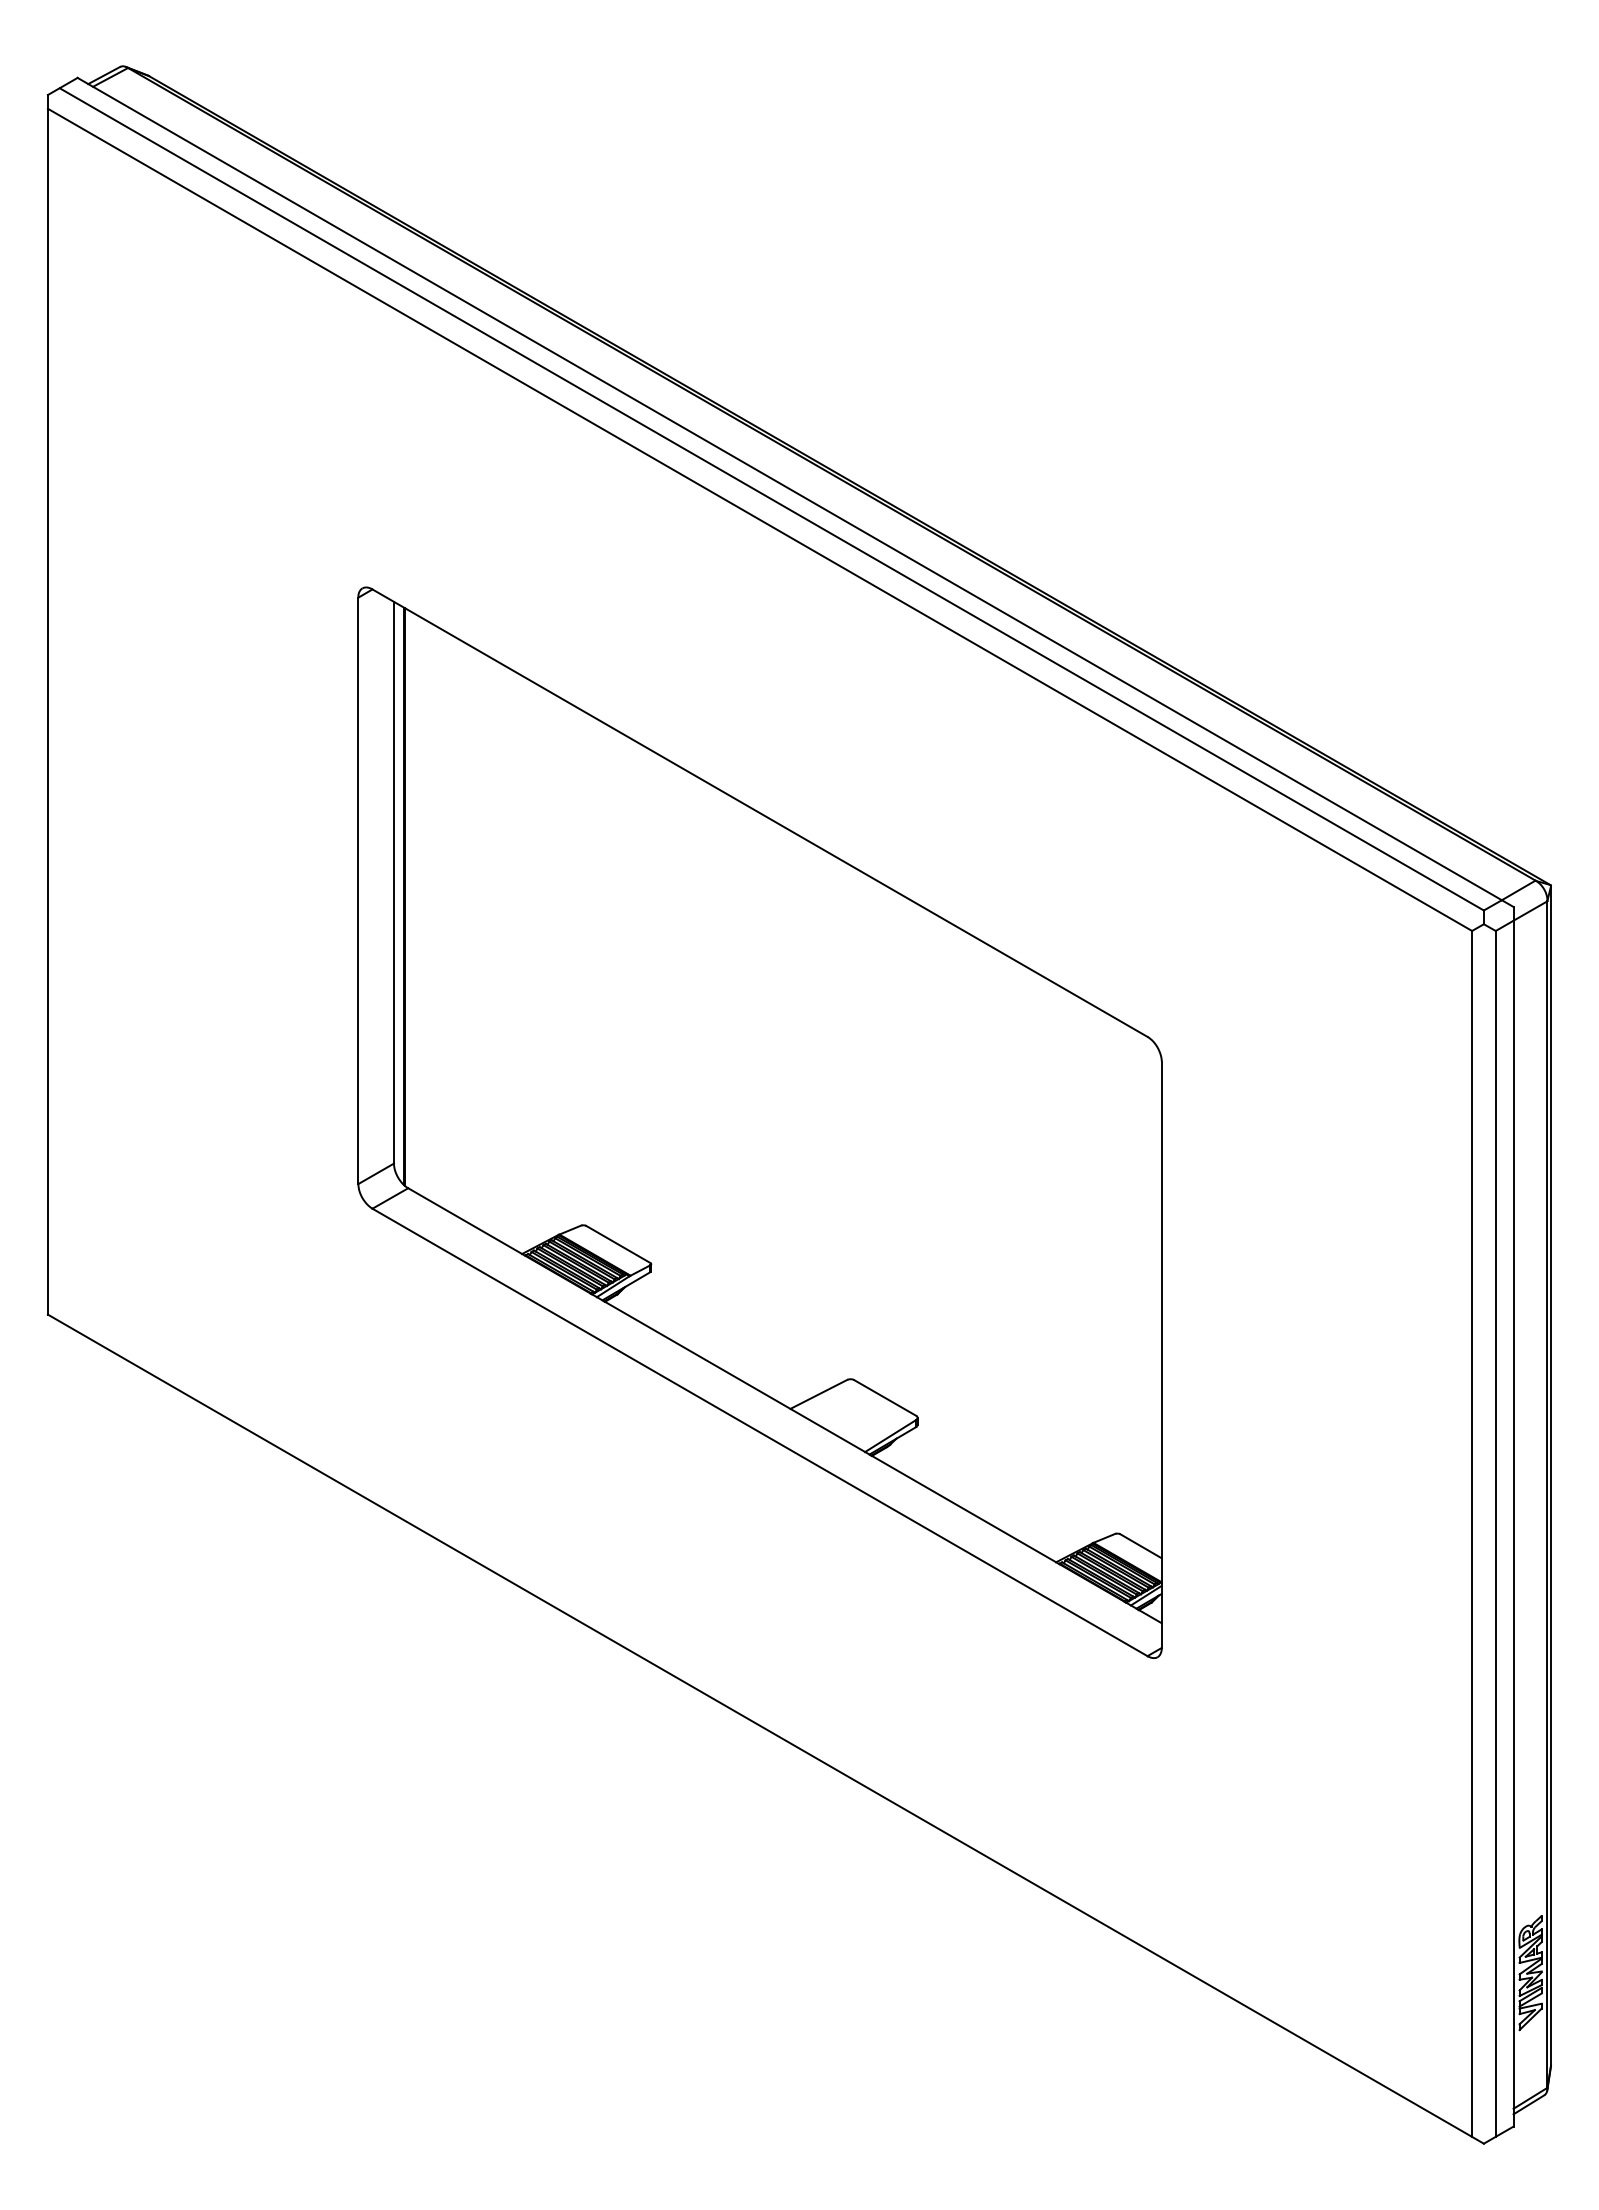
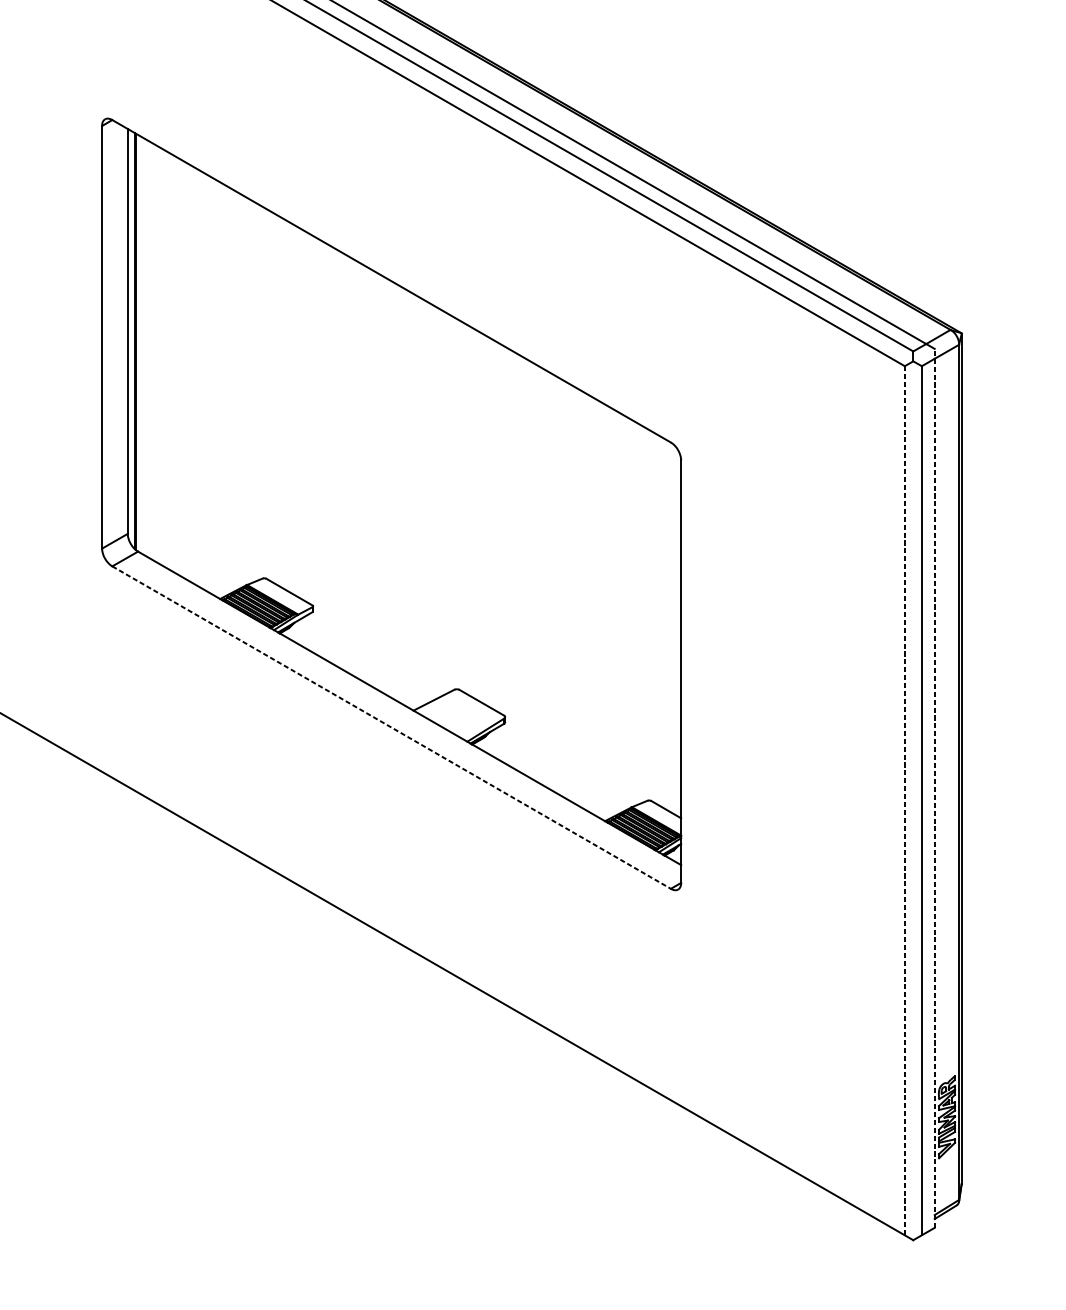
line: (760, 1432) -> (391, 727), solid -> dashed
line: (1513, 1516) -> (934, 788), solid -> dashed
line: (1472, 1533) -> (905, 800), solid -> dashed

